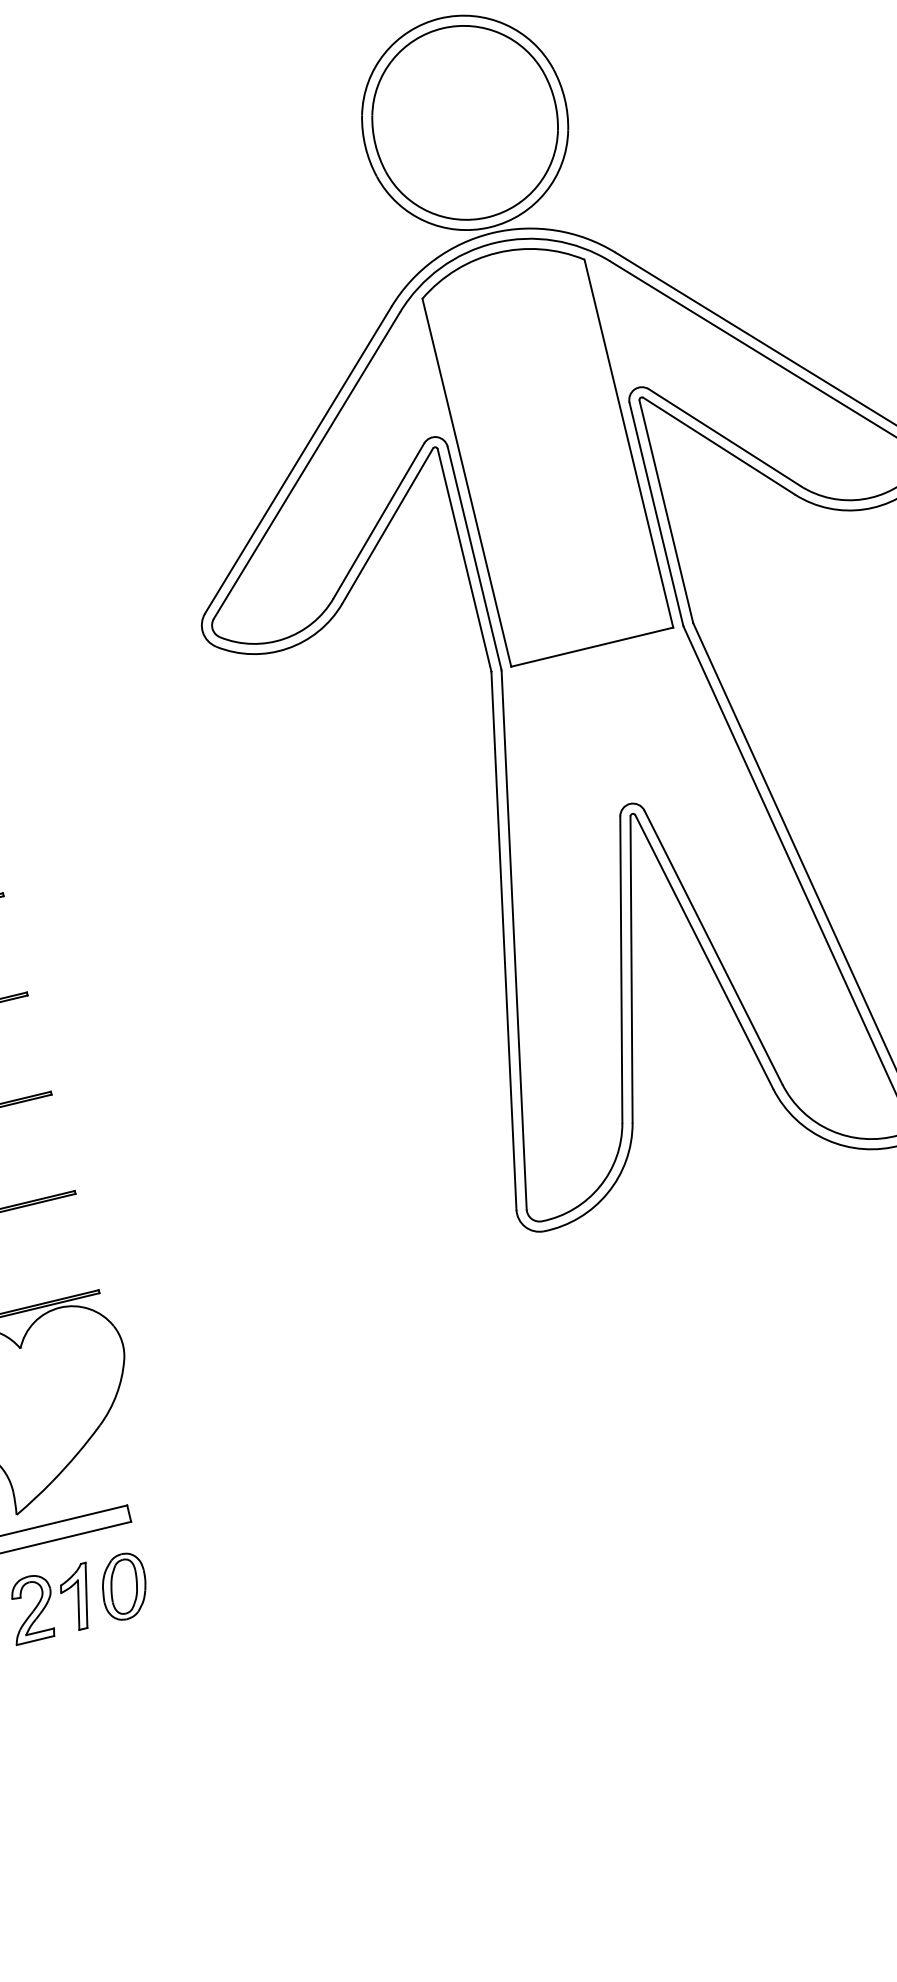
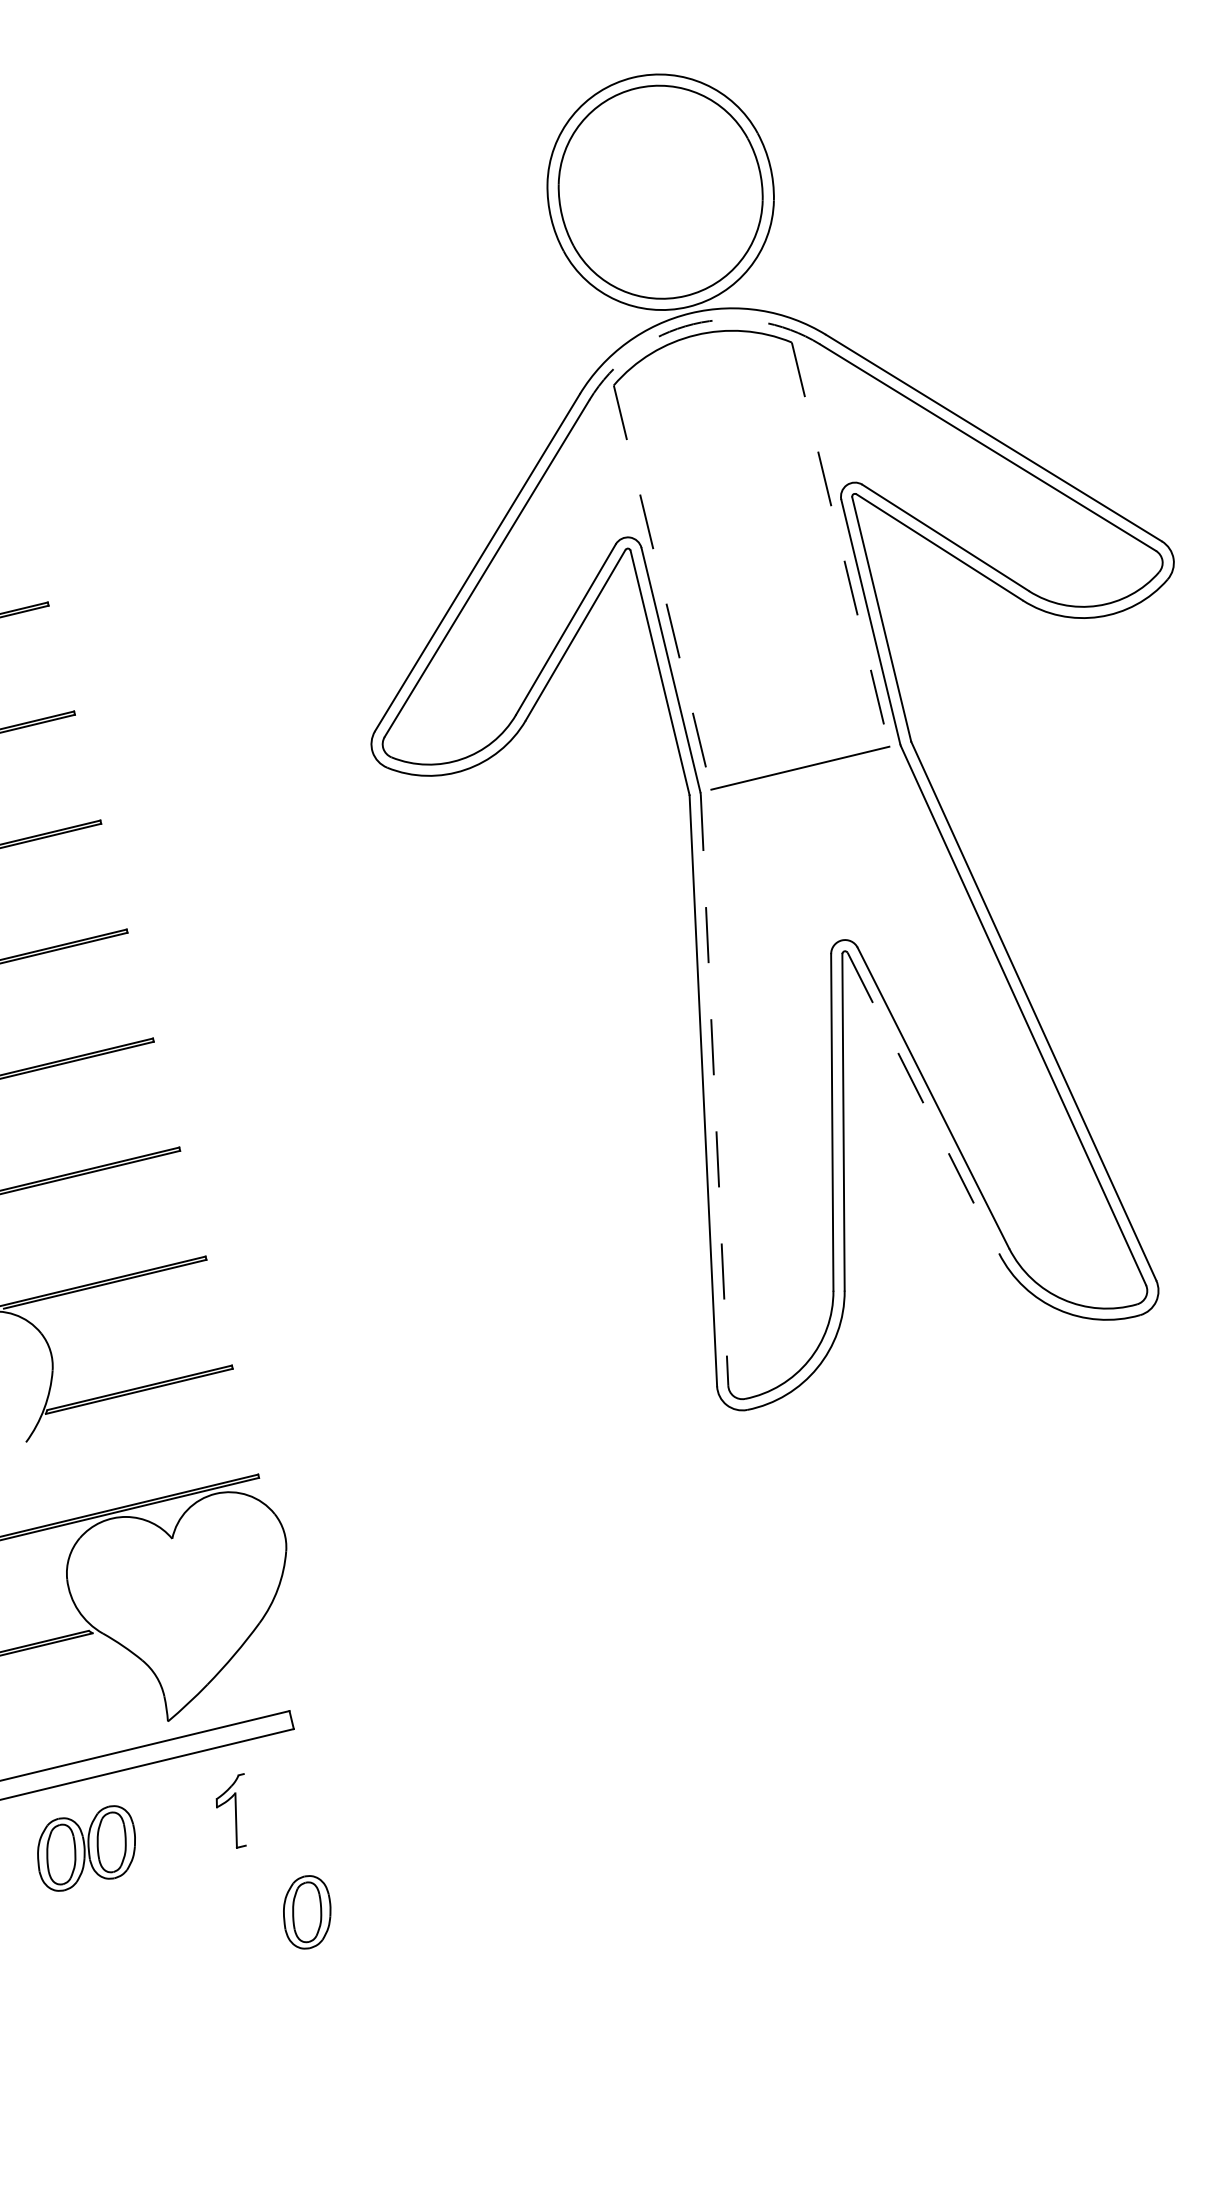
arc: (494, 243) -> (693, 324), solid -> dashed
line: (628, 443) -> (840, 544), solid -> dashed
line: (466, 482) -> (662, 587), solid -> dashed
line: (514, 940) -> (714, 1090), solid -> dashed
line: (704, 952) -> (923, 1103), solid -> dashed
part: (124, 1586) -> (307, 1912), moved
line: (86, 1595) -> (244, 1809), removed
part: (33, 1610) -> (186, 1826), removed

